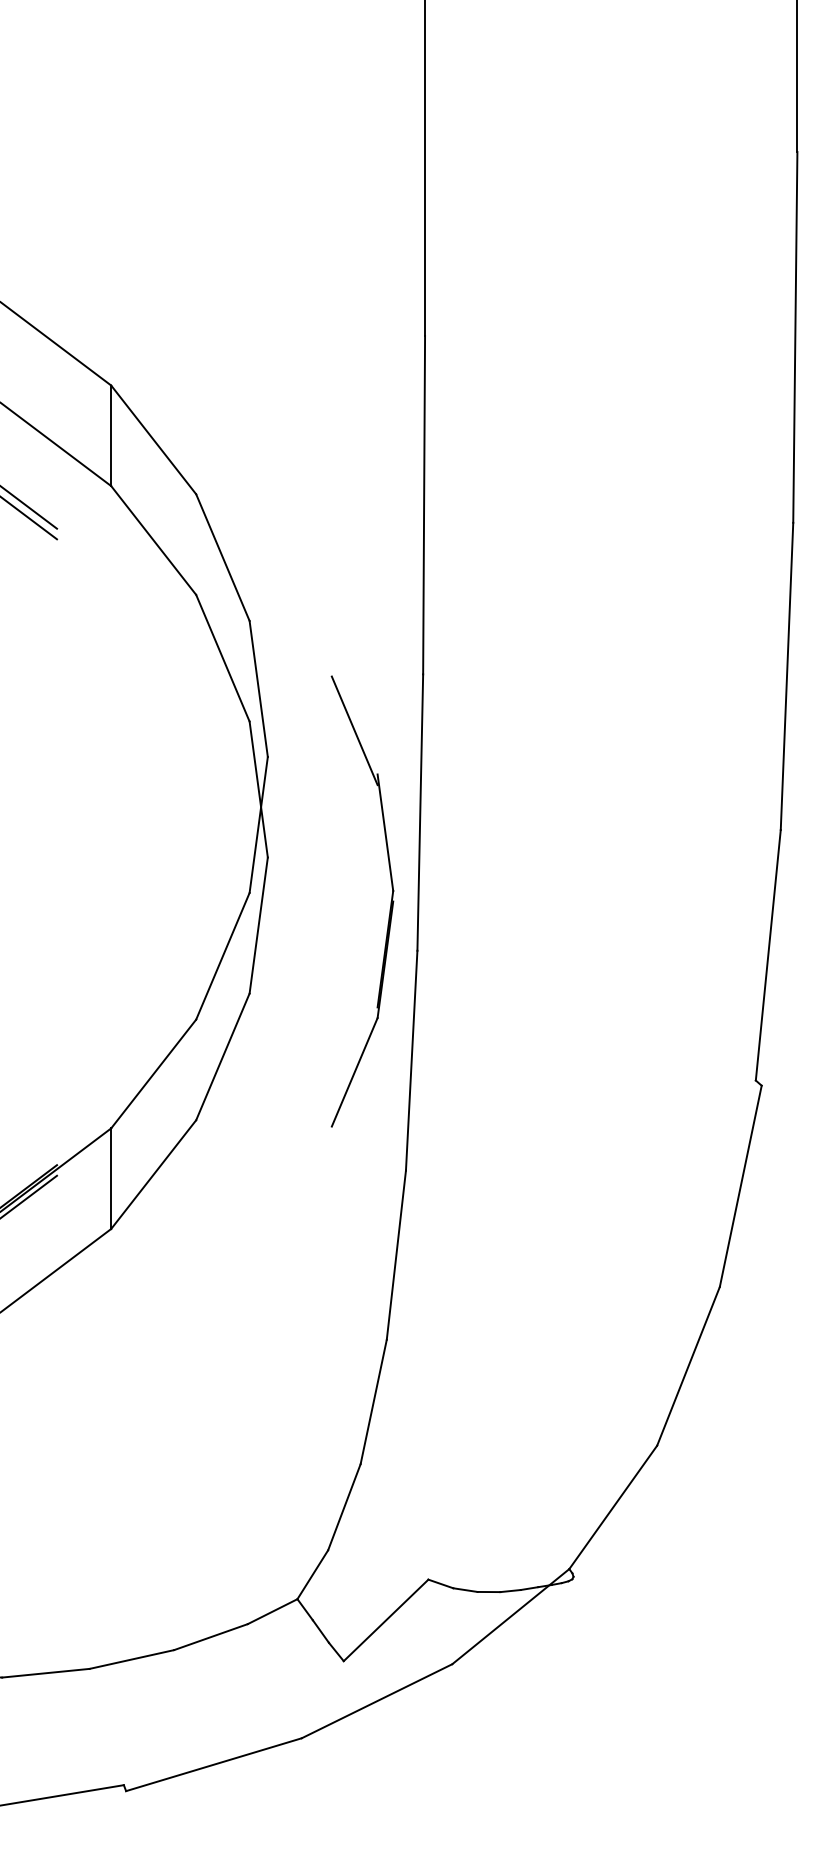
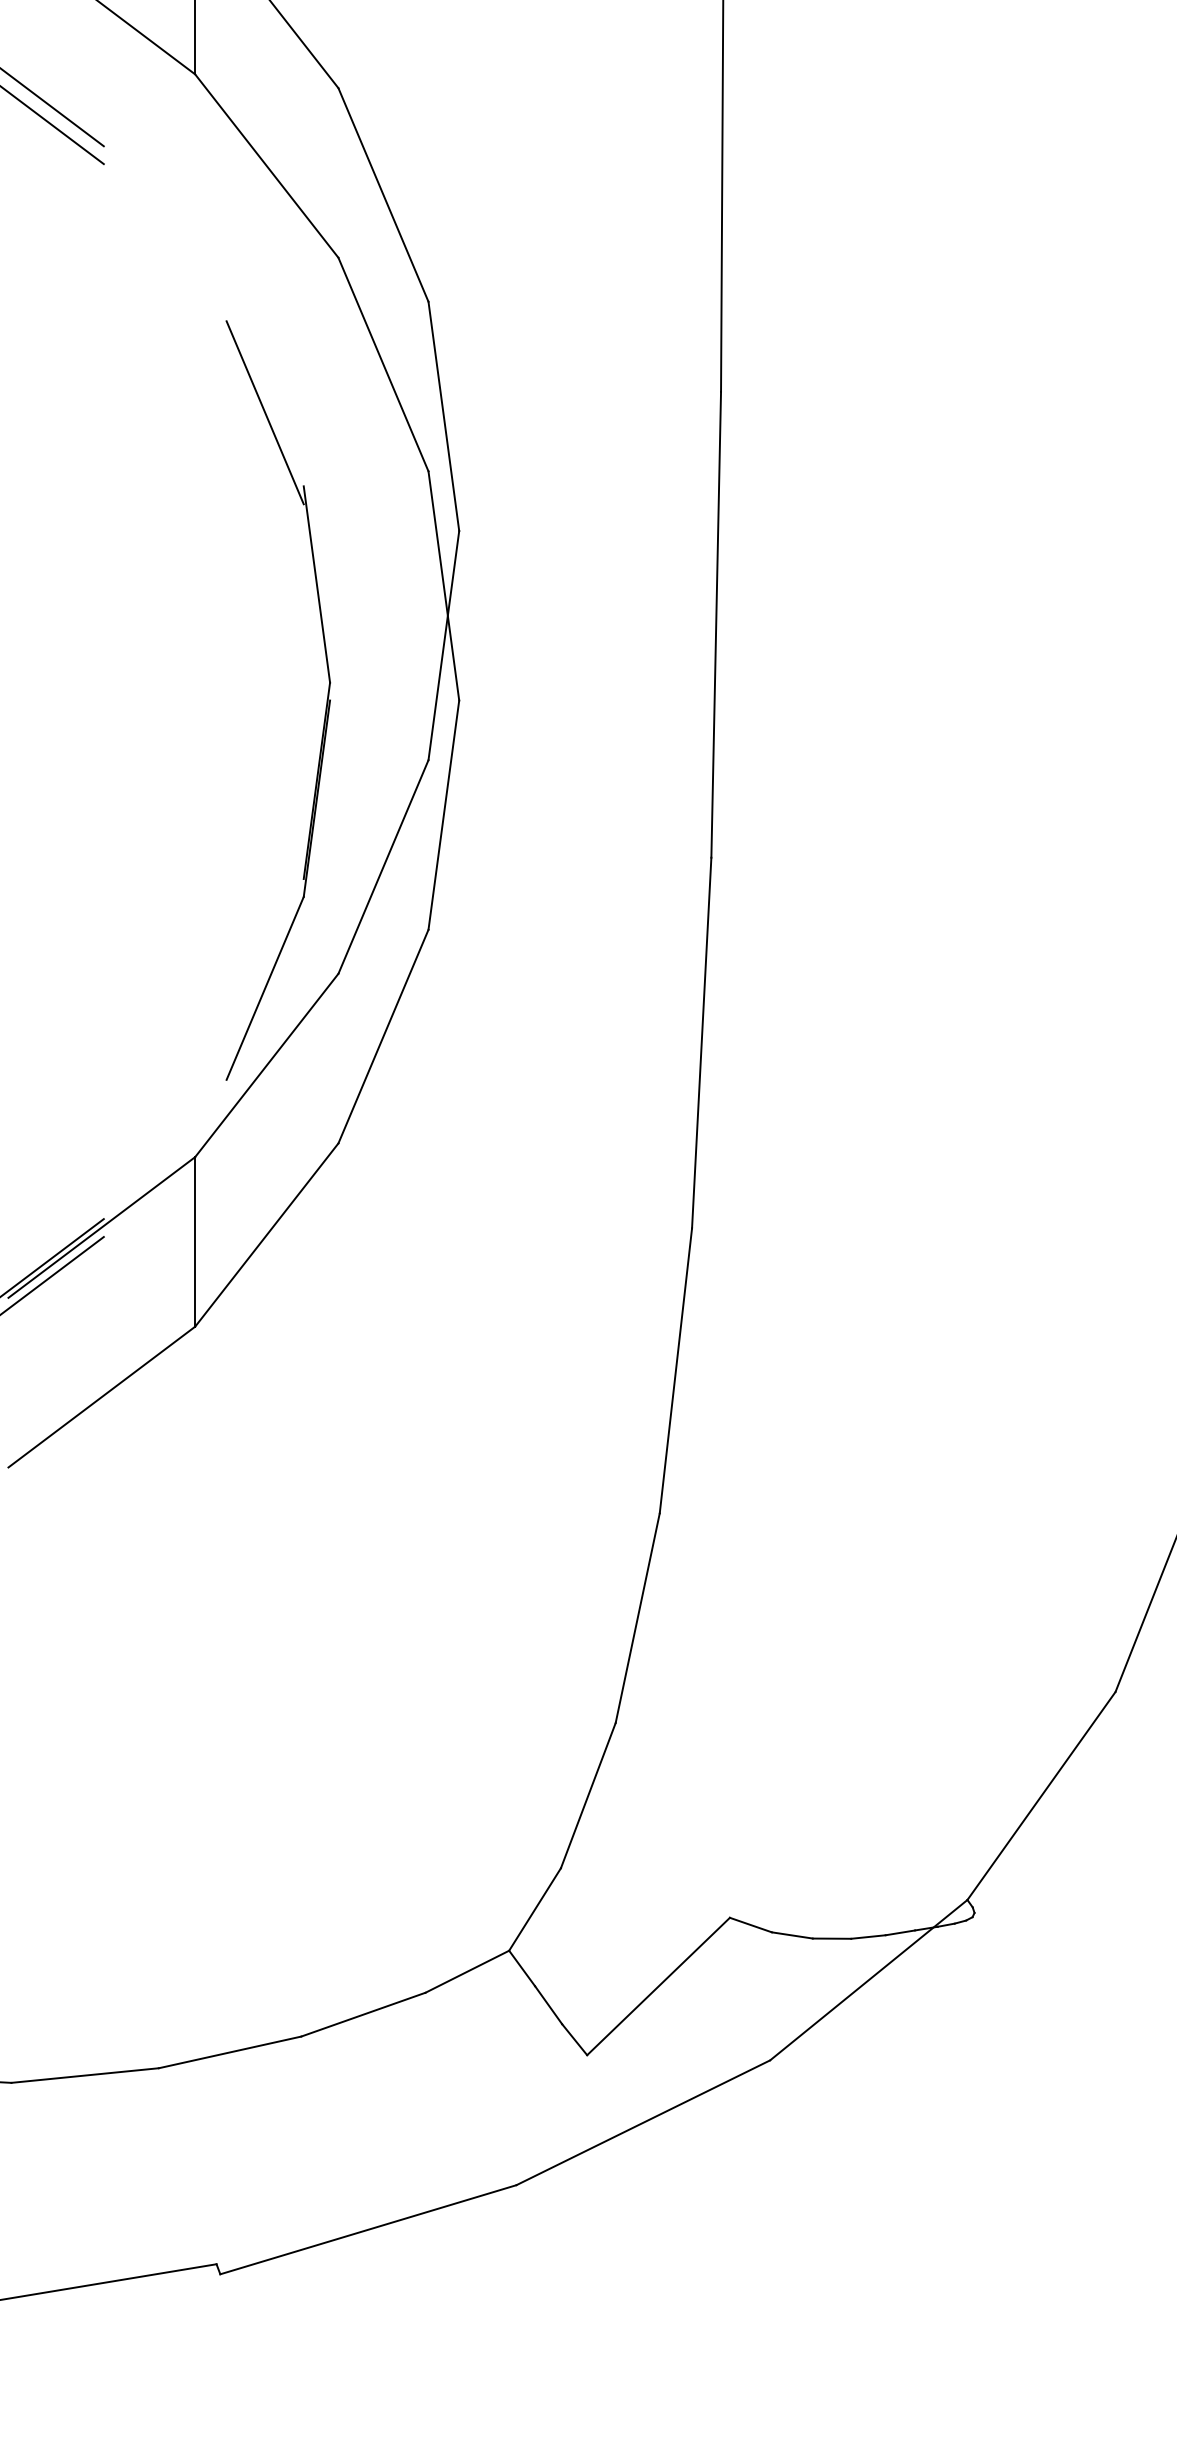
part: (390, 901) -> (325, 700), moved

